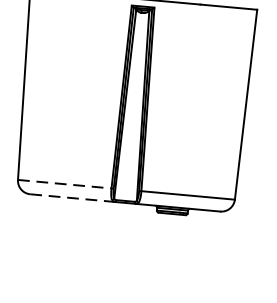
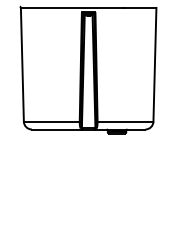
line: (64, 183) -> (51, 121), dashed -> solid
line: (73, 198) -> (57, 129), dashed -> solid

